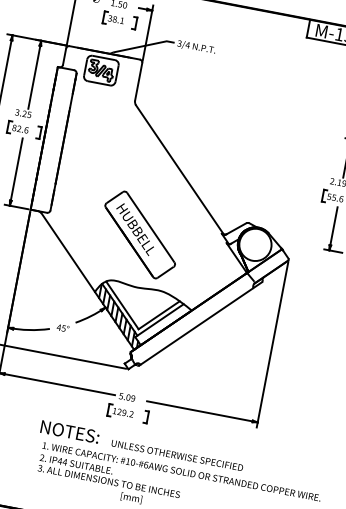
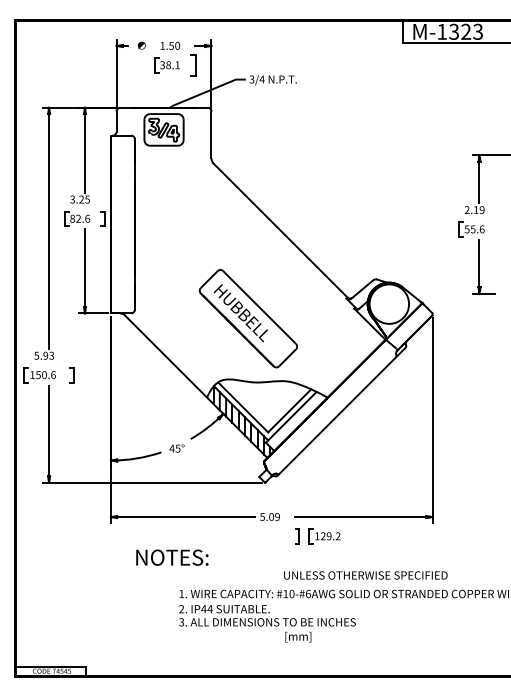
part: (134, 23) -> (192, 65), size x1.4
part: (120, 412) -> (324, 536), moved
text: (70, 431) -> (172, 557), moved
text: (177, 455) -> (365, 575), moved

